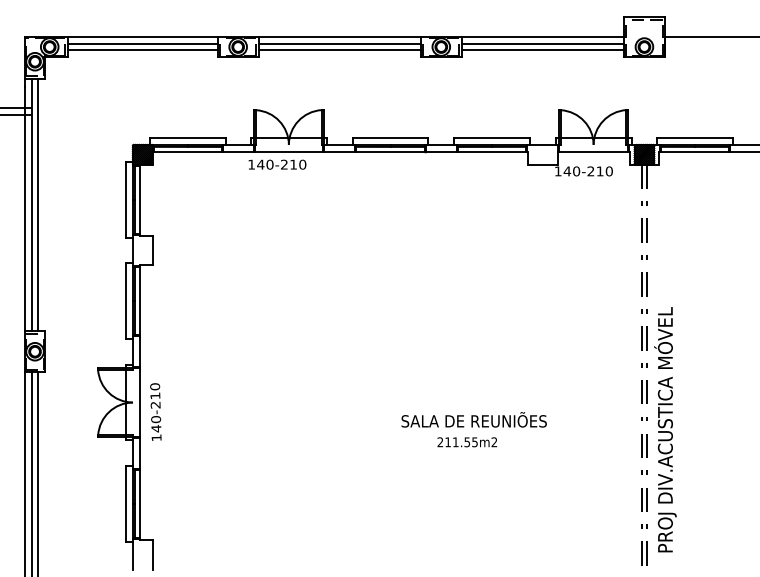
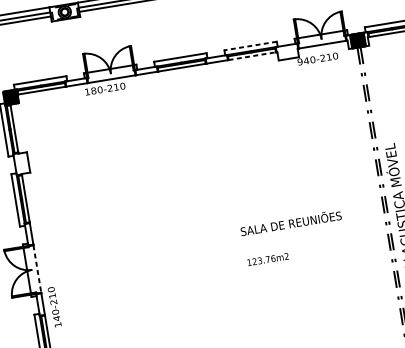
line: (492, 137) -> (250, 45), solid -> dashed
line: (492, 152) -> (252, 56), solid -> dashed
text: (260, 164) -> (93, 90), 140-210 -> 180-210
text: (557, 171) -> (299, 62), 140-210 -> 940-210
line: (140, 403) -> (37, 269), solid -> dashed
text: (155, 411) -> (54, 306), moved
text: (473, 419) -> (290, 222), moved
text: (457, 442) -> (261, 260), 211.55m2 -> 123.76m2

